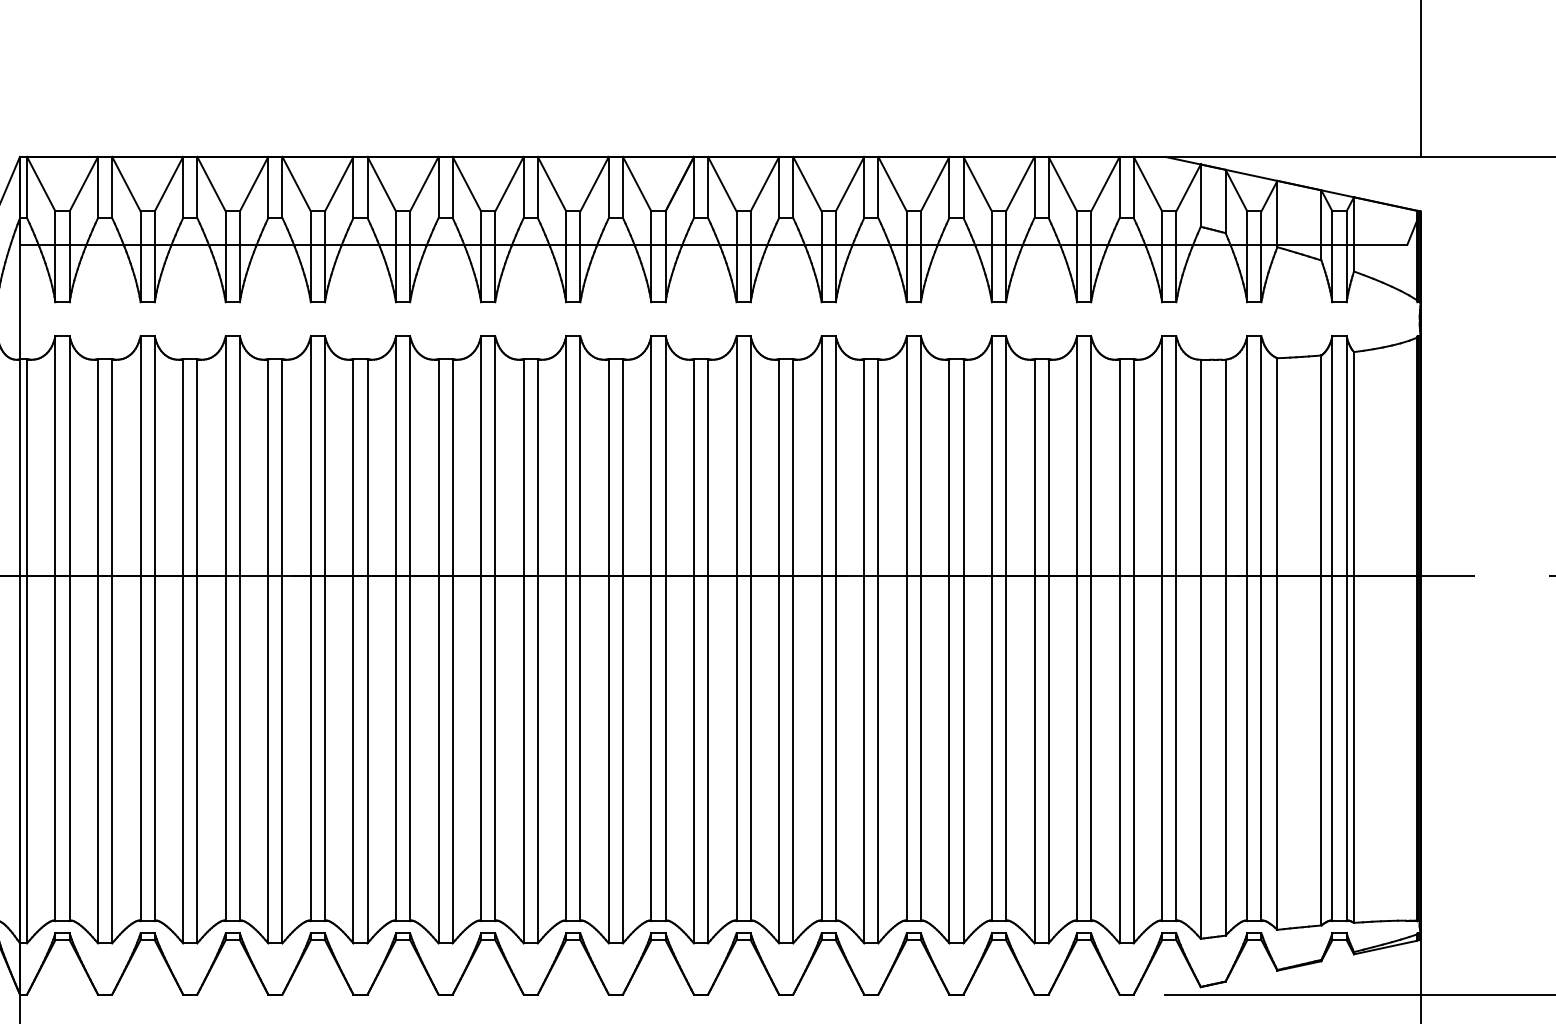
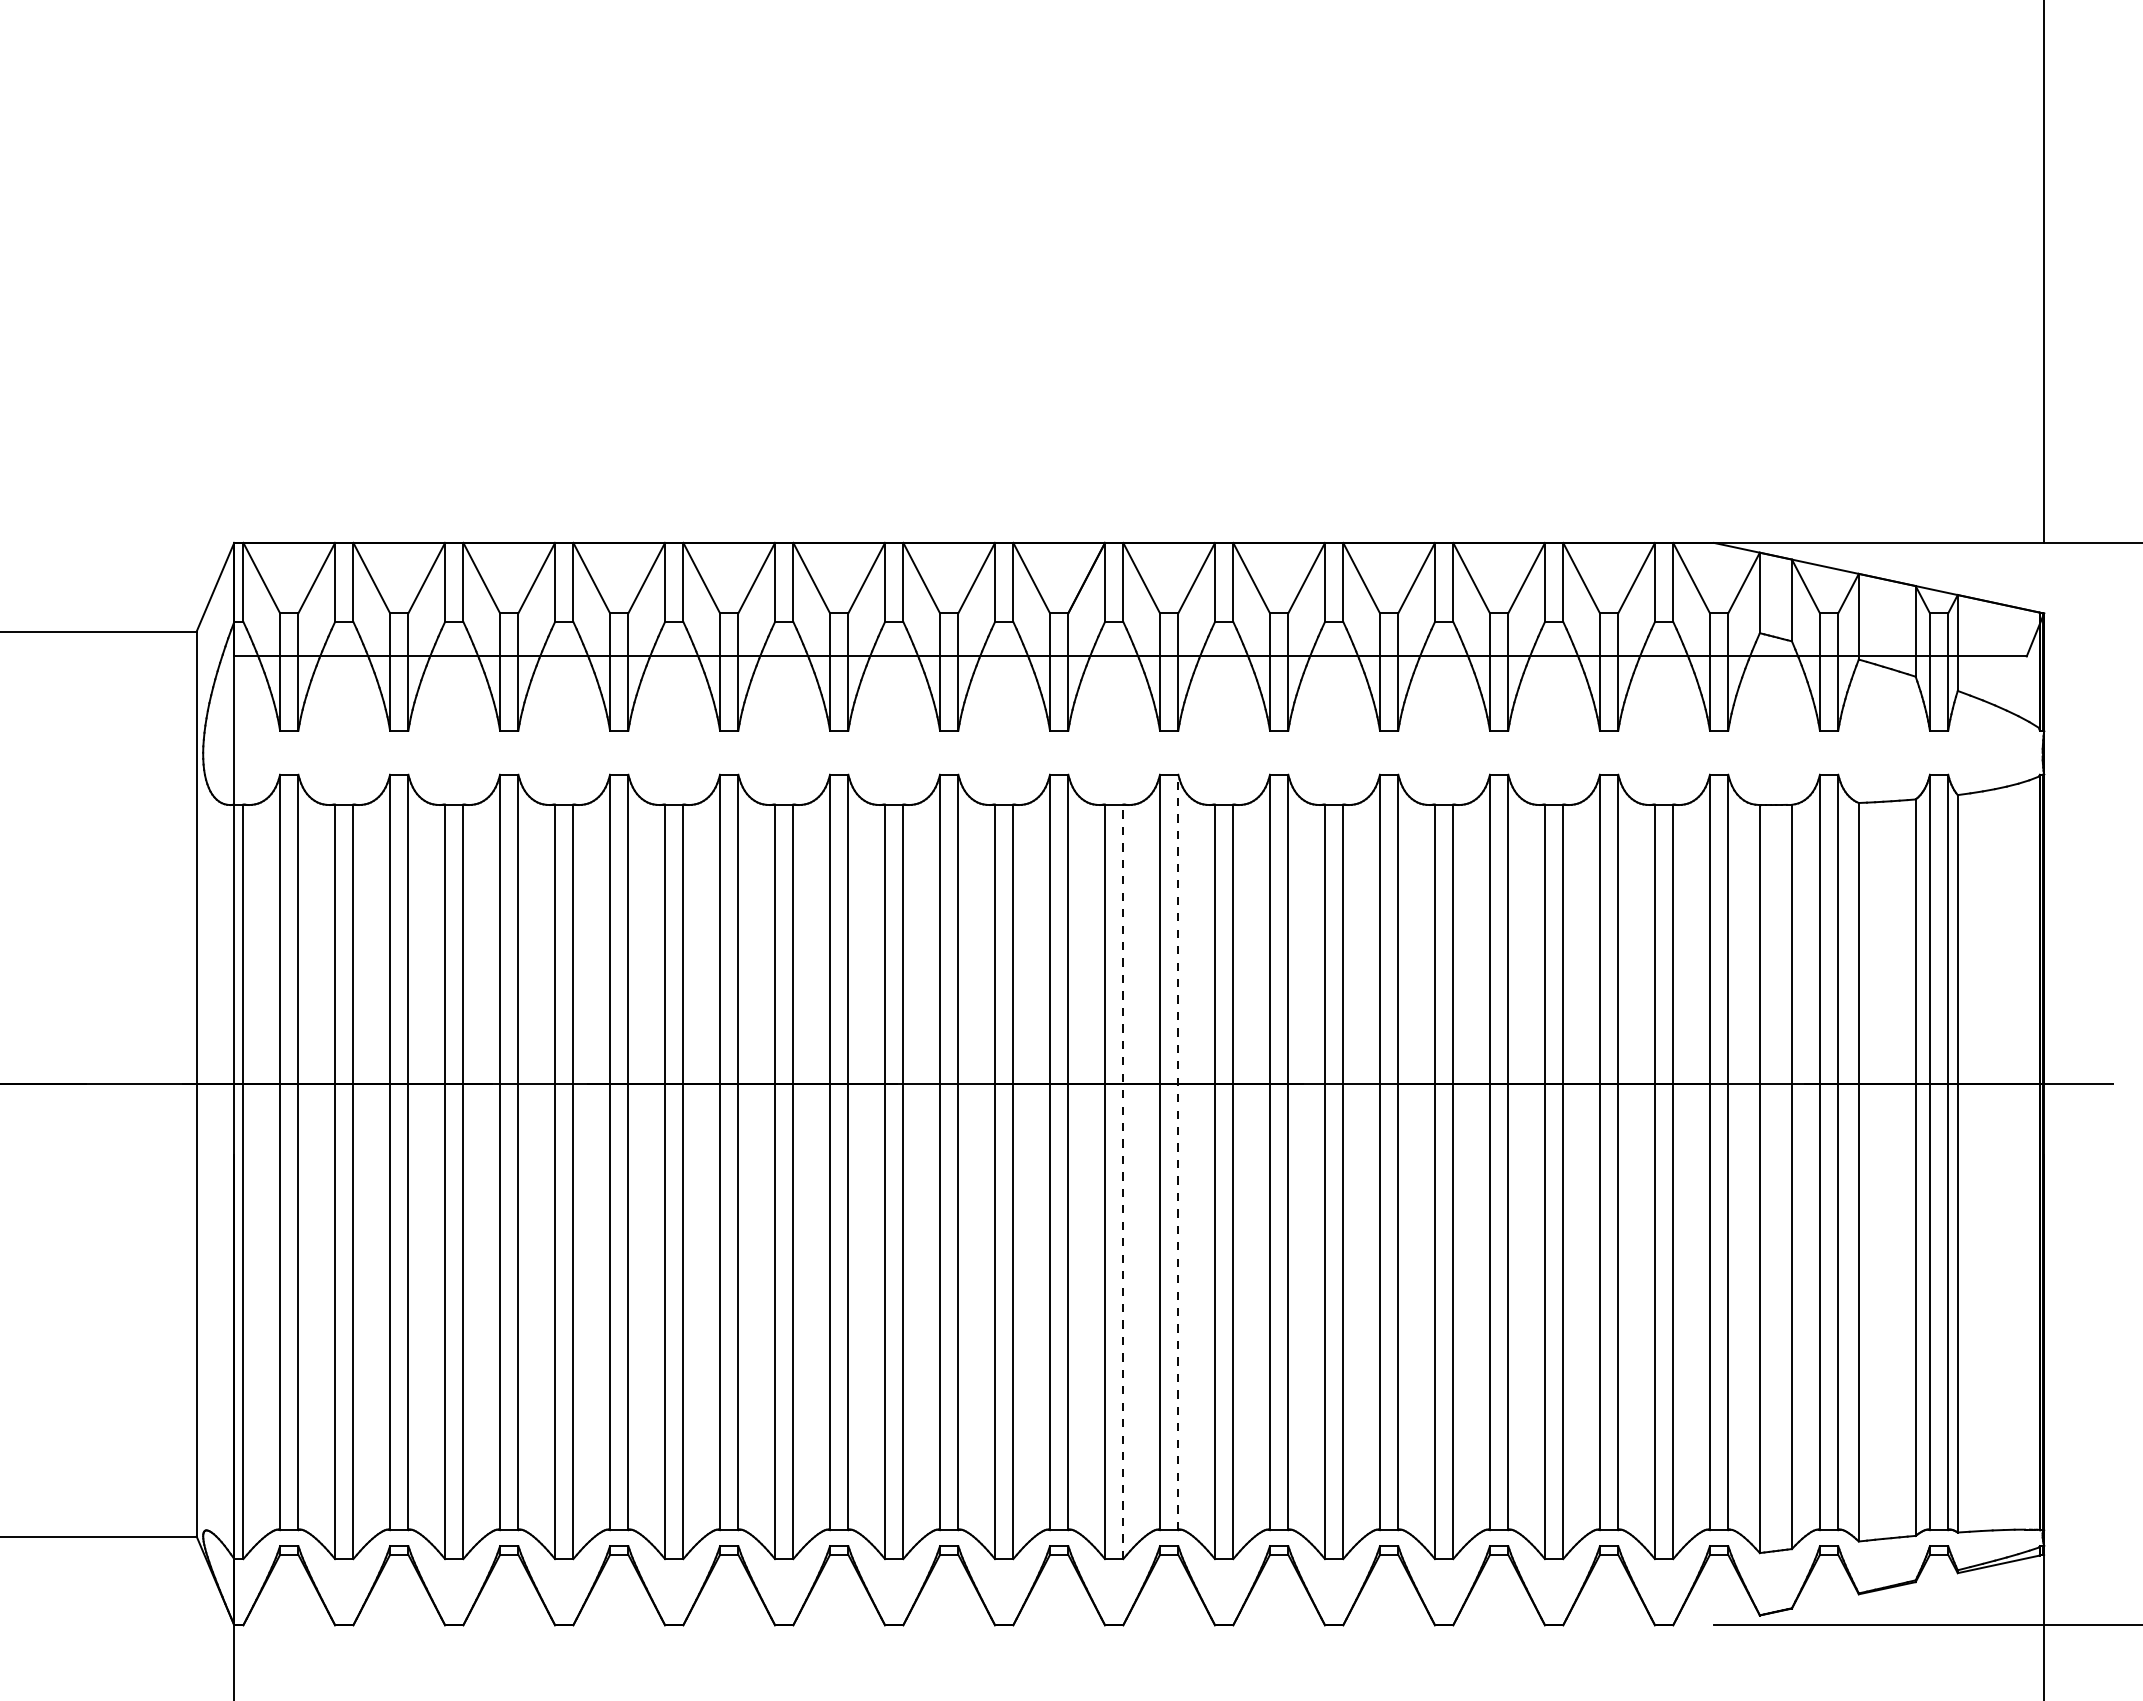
line: (750, 628) -> (1178, 1152), solid -> dashed
line: (708, 651) -> (1123, 1181), solid -> dashed

